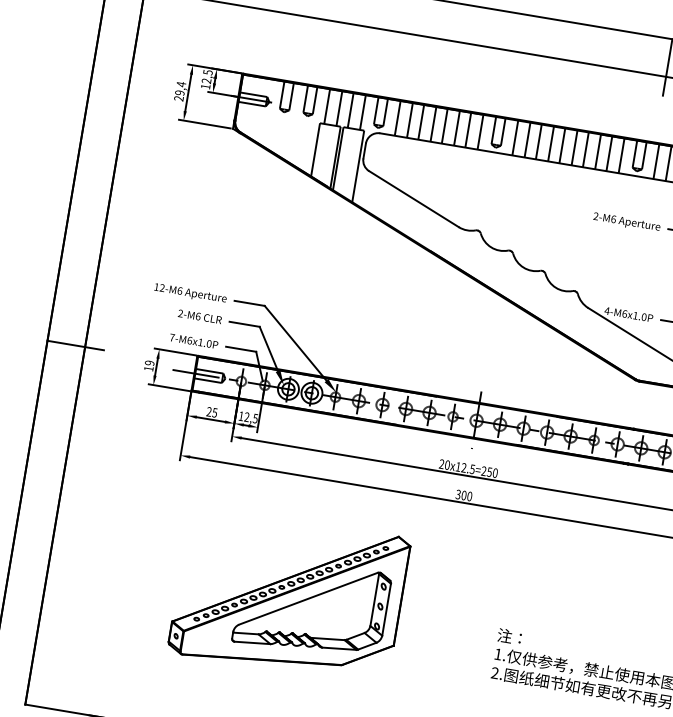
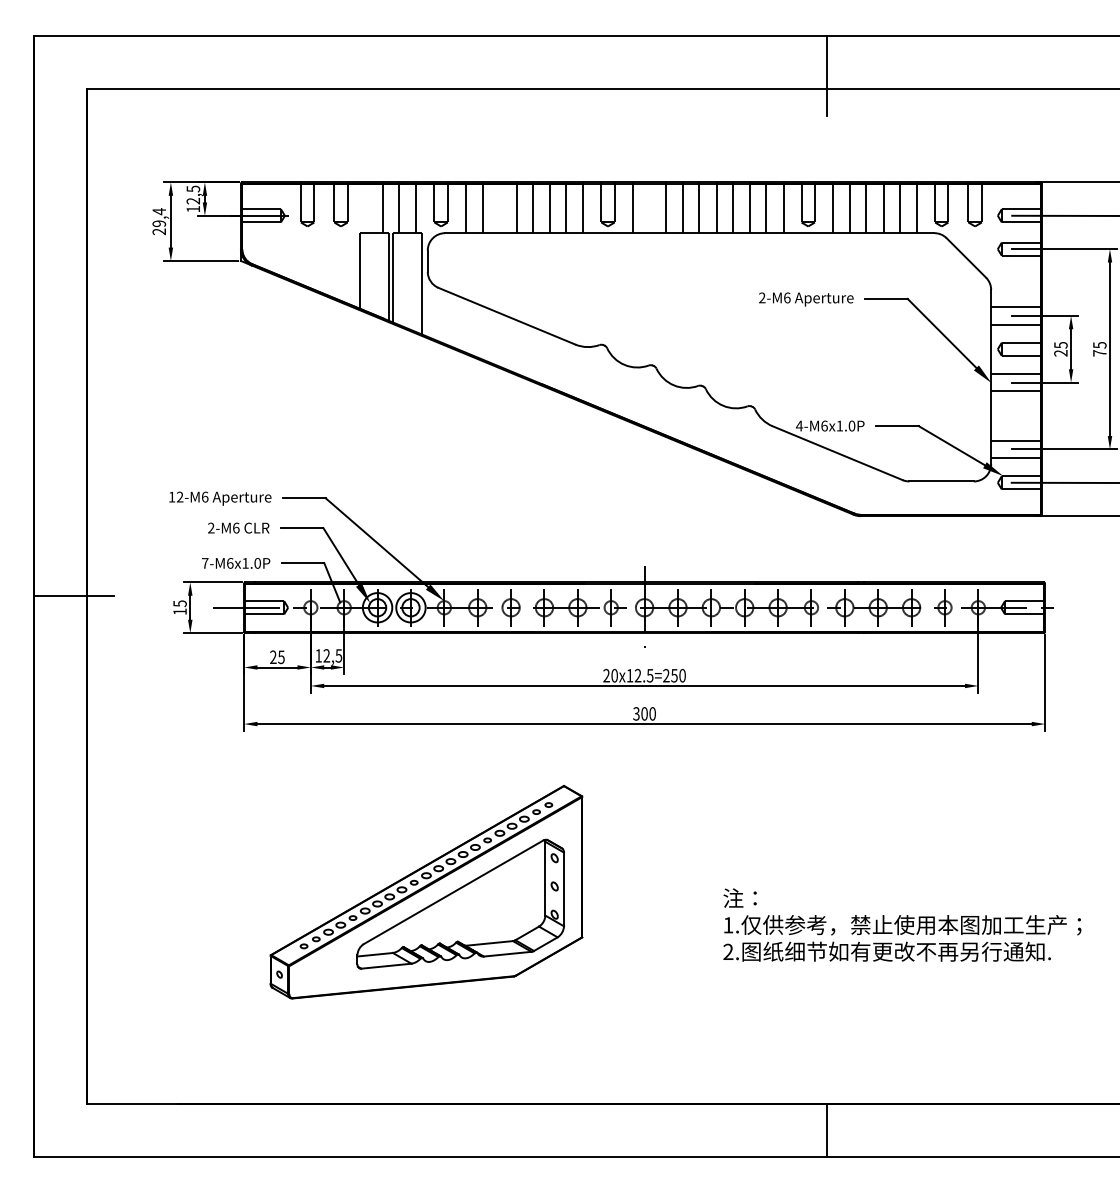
line: (327, 105) -> (365, 207), removed
line: (421, 121) -> (499, 207), removed
line: (527, 139) -> (650, 207), removed
text: (149, 362) -> (179, 603), 19 -> 15

